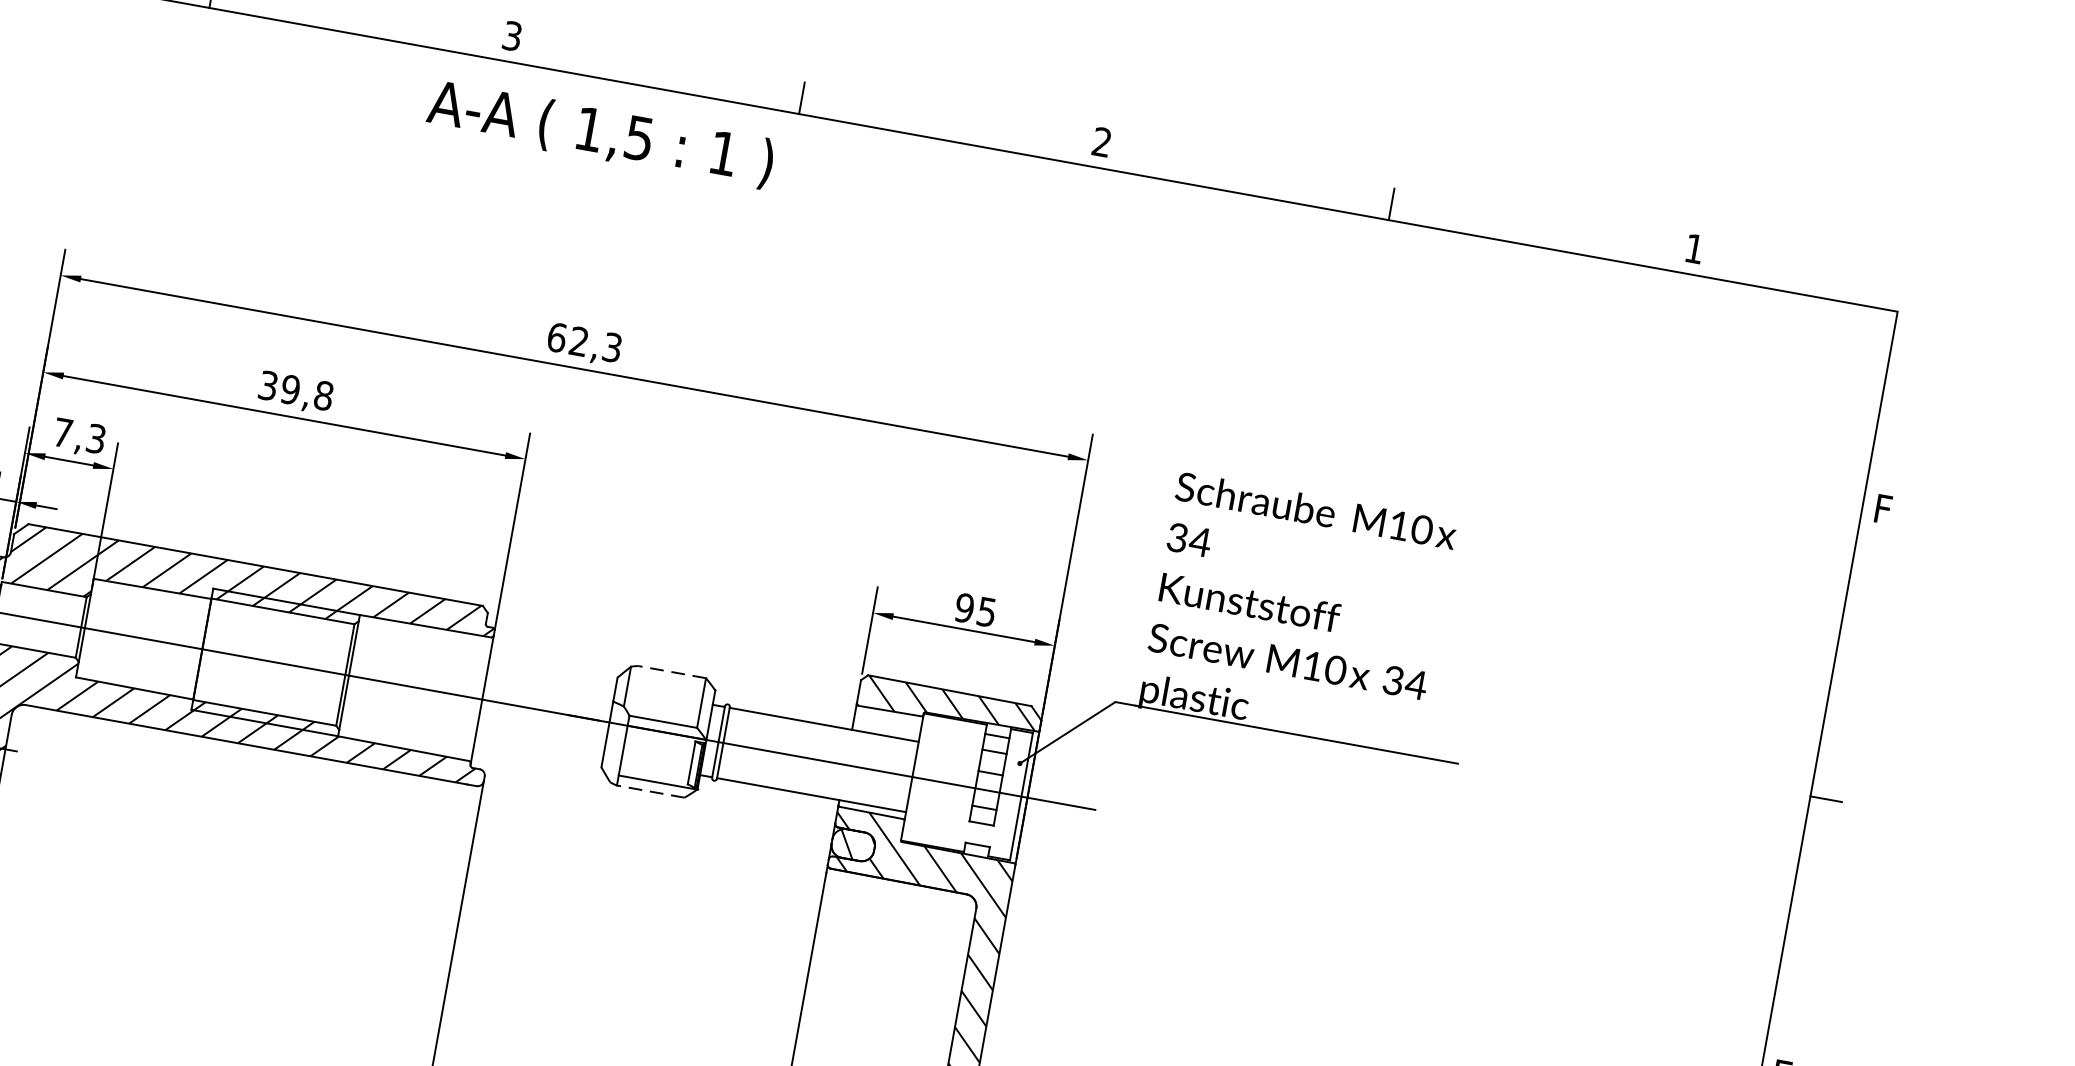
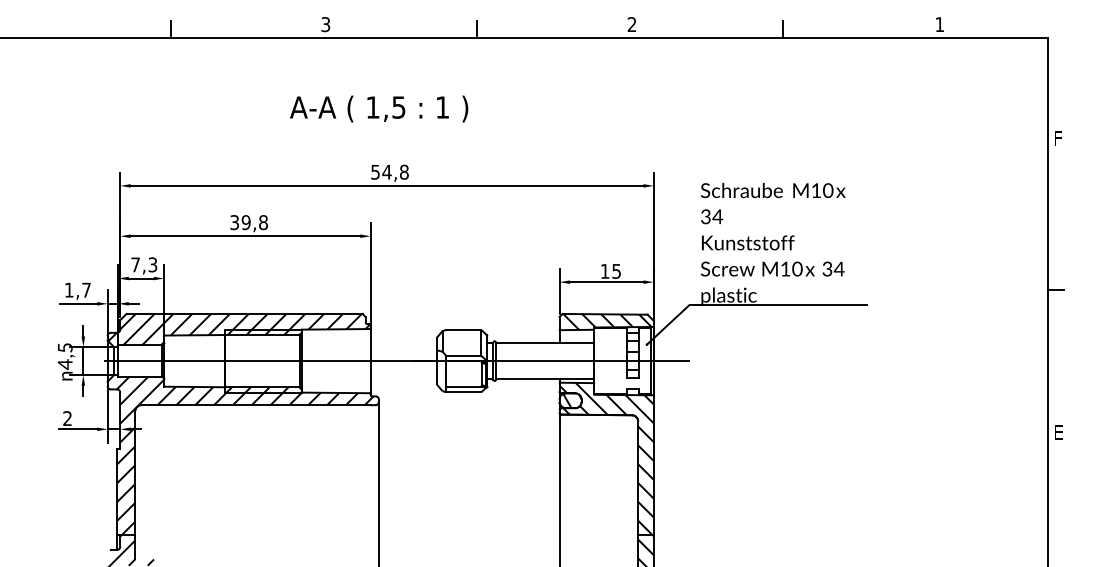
text: (601, 133) -> (379, 108), moved
text: (584, 341) -> (389, 171), 62,3 -> 54,8
text: (963, 606) -> (604, 270), 95 -> 15
line: (671, 672) -> (463, 330), dashed -> solid
line: (650, 792) -> (463, 392), dashed -> solid

